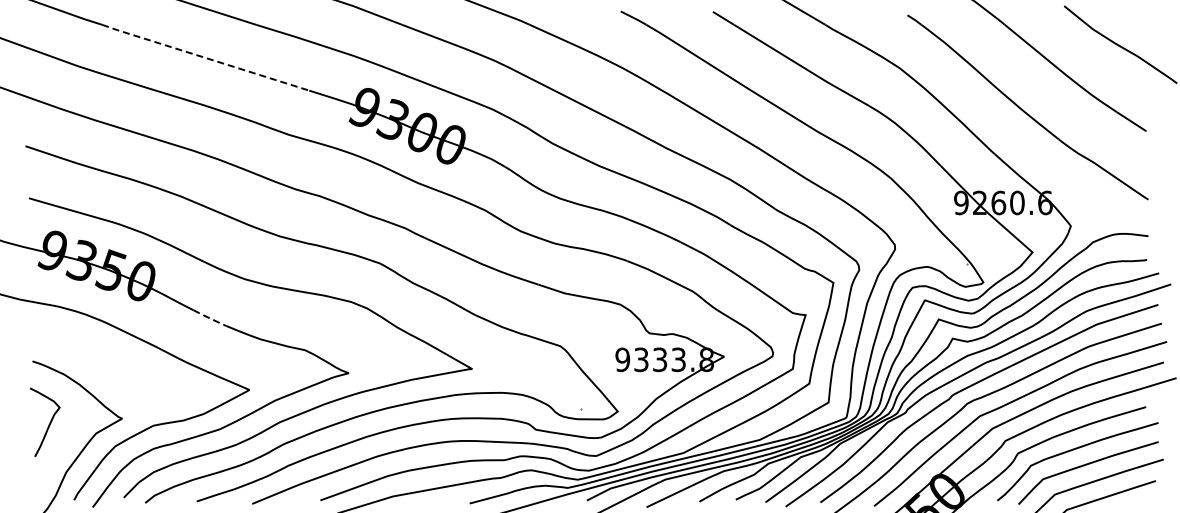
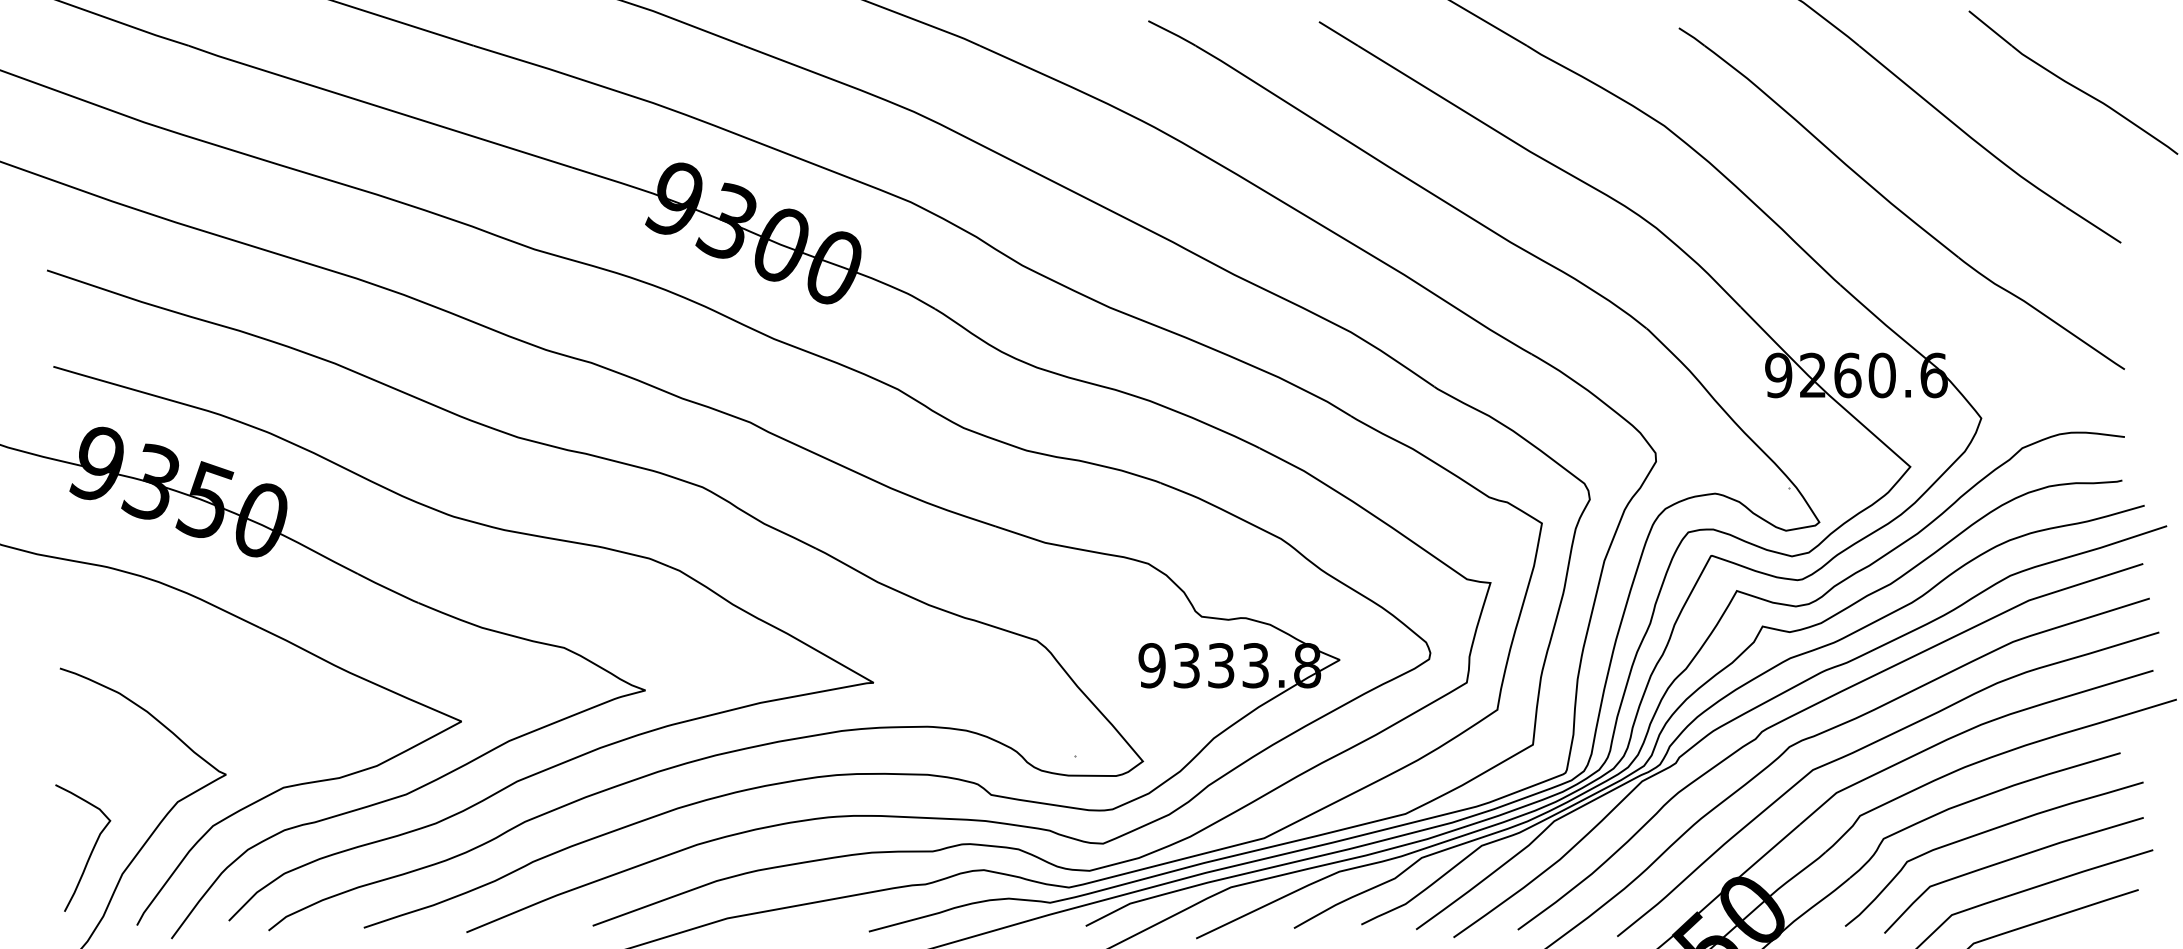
line: (205, 57) -> (380, 106), dashed -> solid
line: (209, 318) -> (387, 589), dashed -> solid
curve: (49, 422) -> (91, 848), moved

